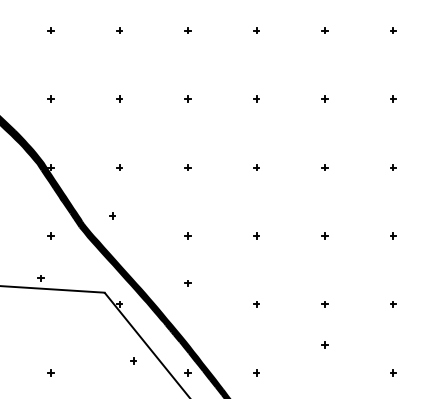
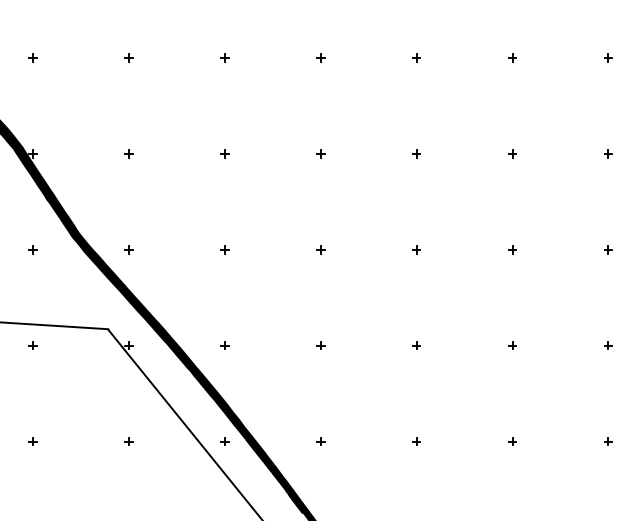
part: (112, 215) -> (128, 249), moved
part: (40, 278) -> (32, 345), moved
part: (187, 283) -> (223, 345), moved
part: (324, 344) -> (415, 441), moved
part: (133, 360) -> (128, 441), moved

